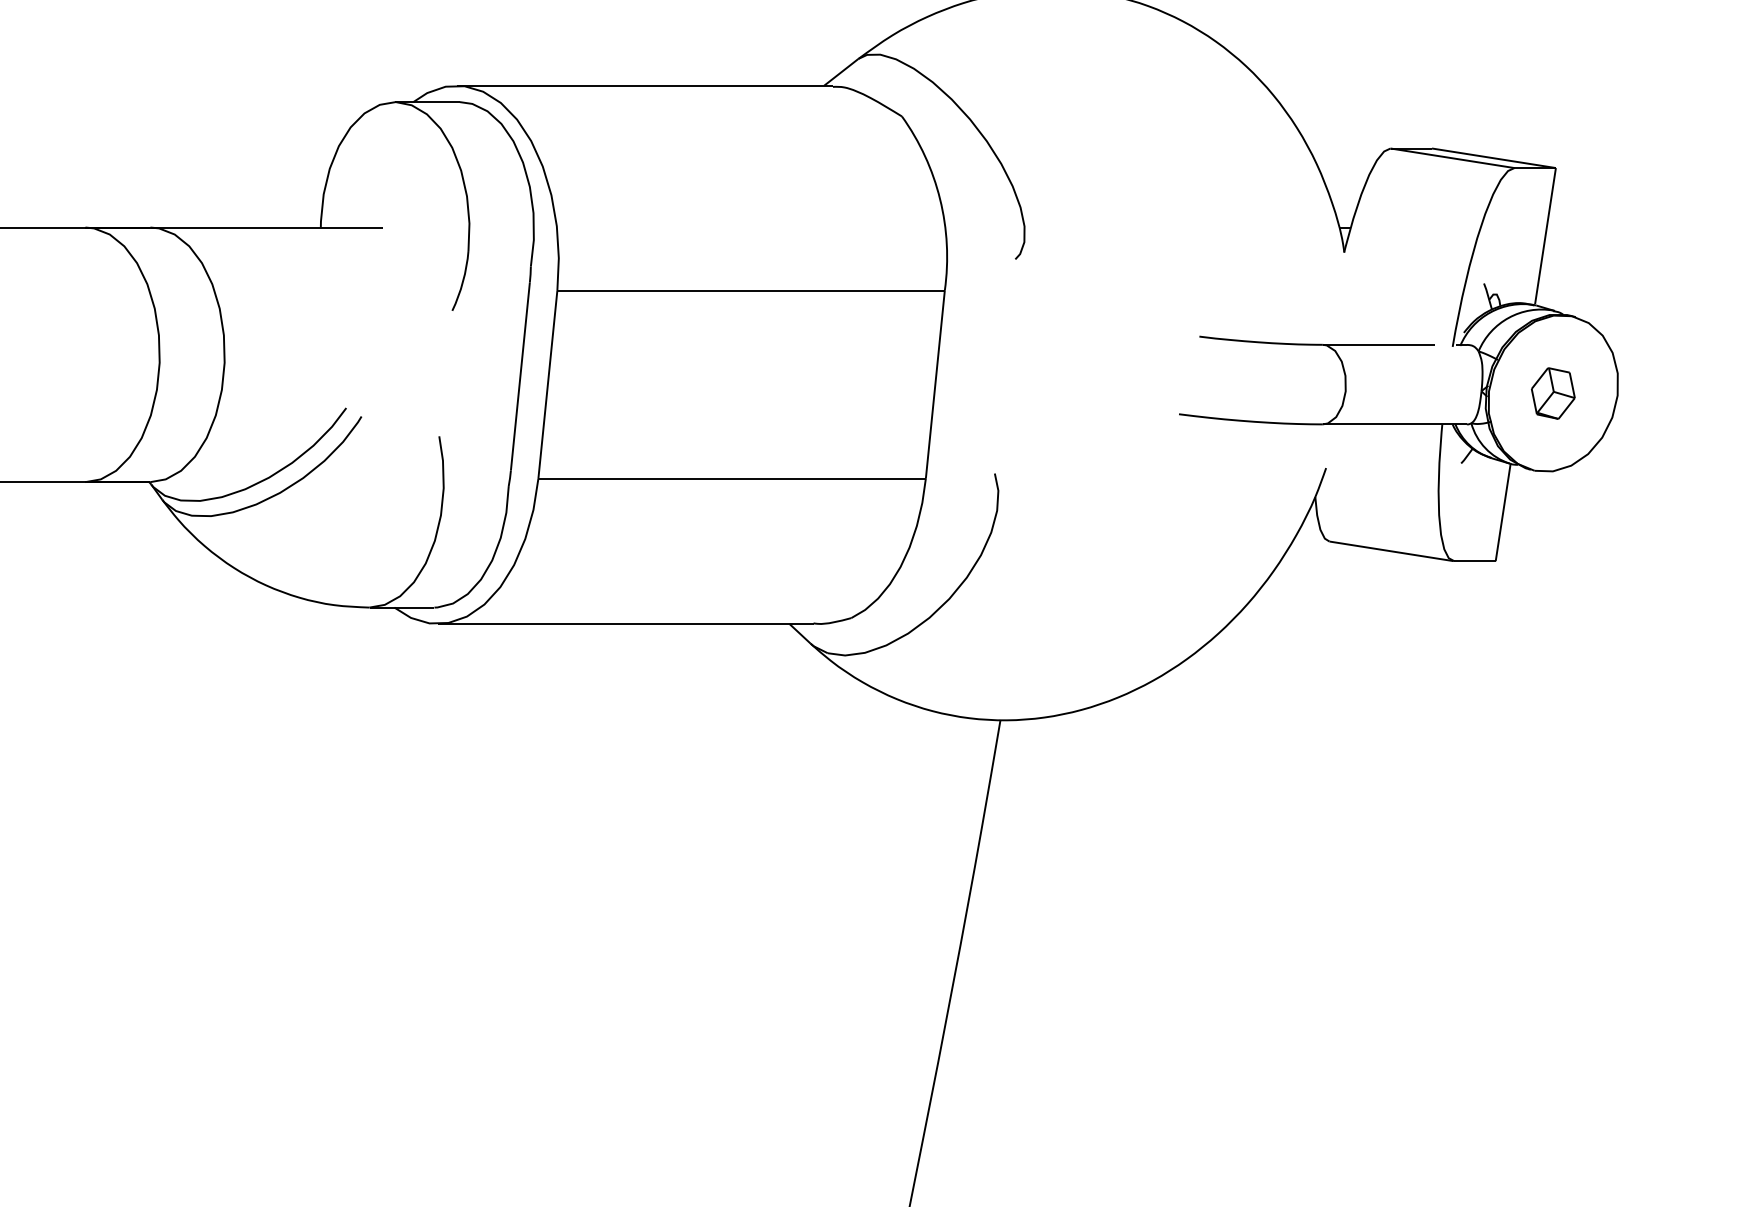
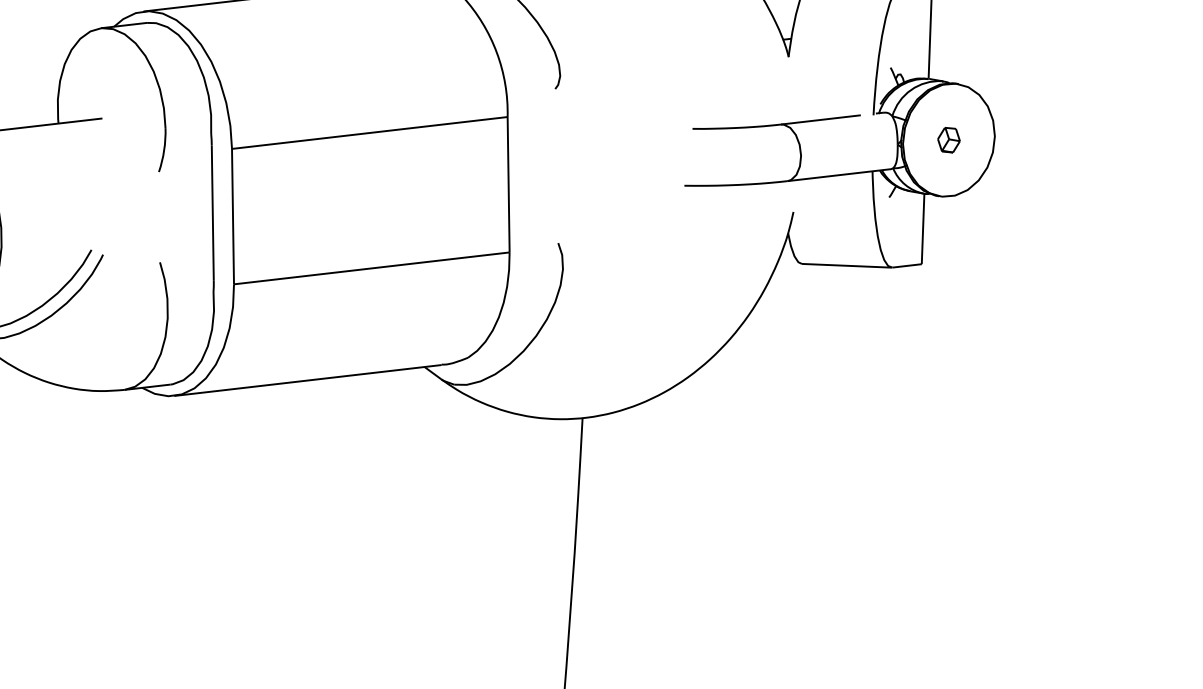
part: (1553, 393) -> (949, 140), size x0.7

